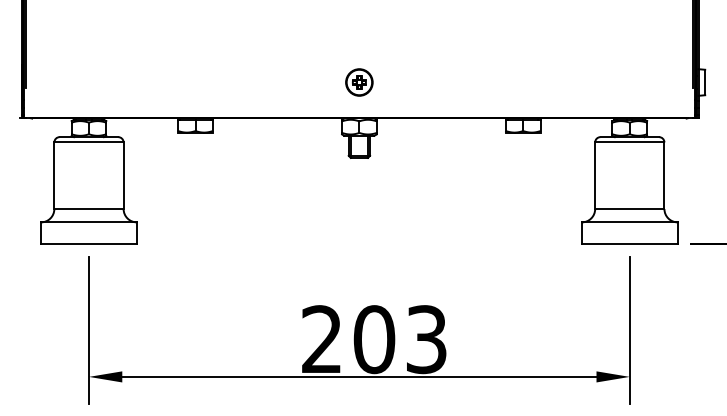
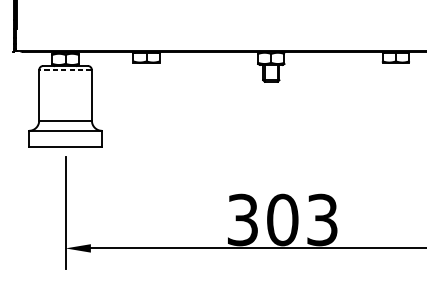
part: (359, 82) -> (271, 24), removed
line: (88, 142) -> (65, 70), solid -> dashed
text: (321, 339) -> (242, 219), 203 -> 303

